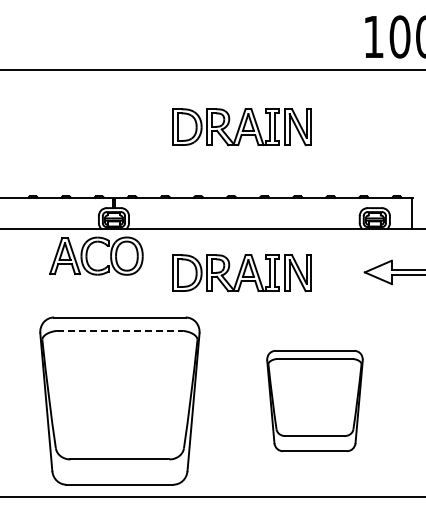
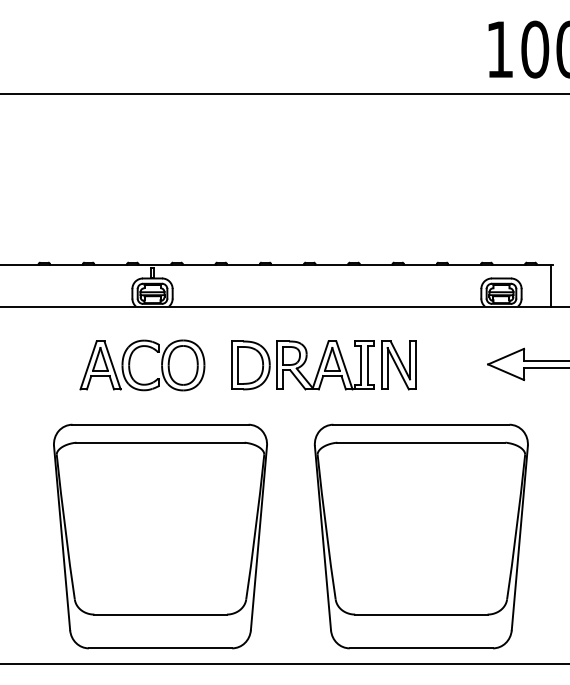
part: (241, 127) -> (323, 170), removed
part: (87, 255) -> (130, 364), moved
line: (119, 330) -> (159, 442), dashed -> solid
part: (314, 400) -> (420, 535), size x1.67

